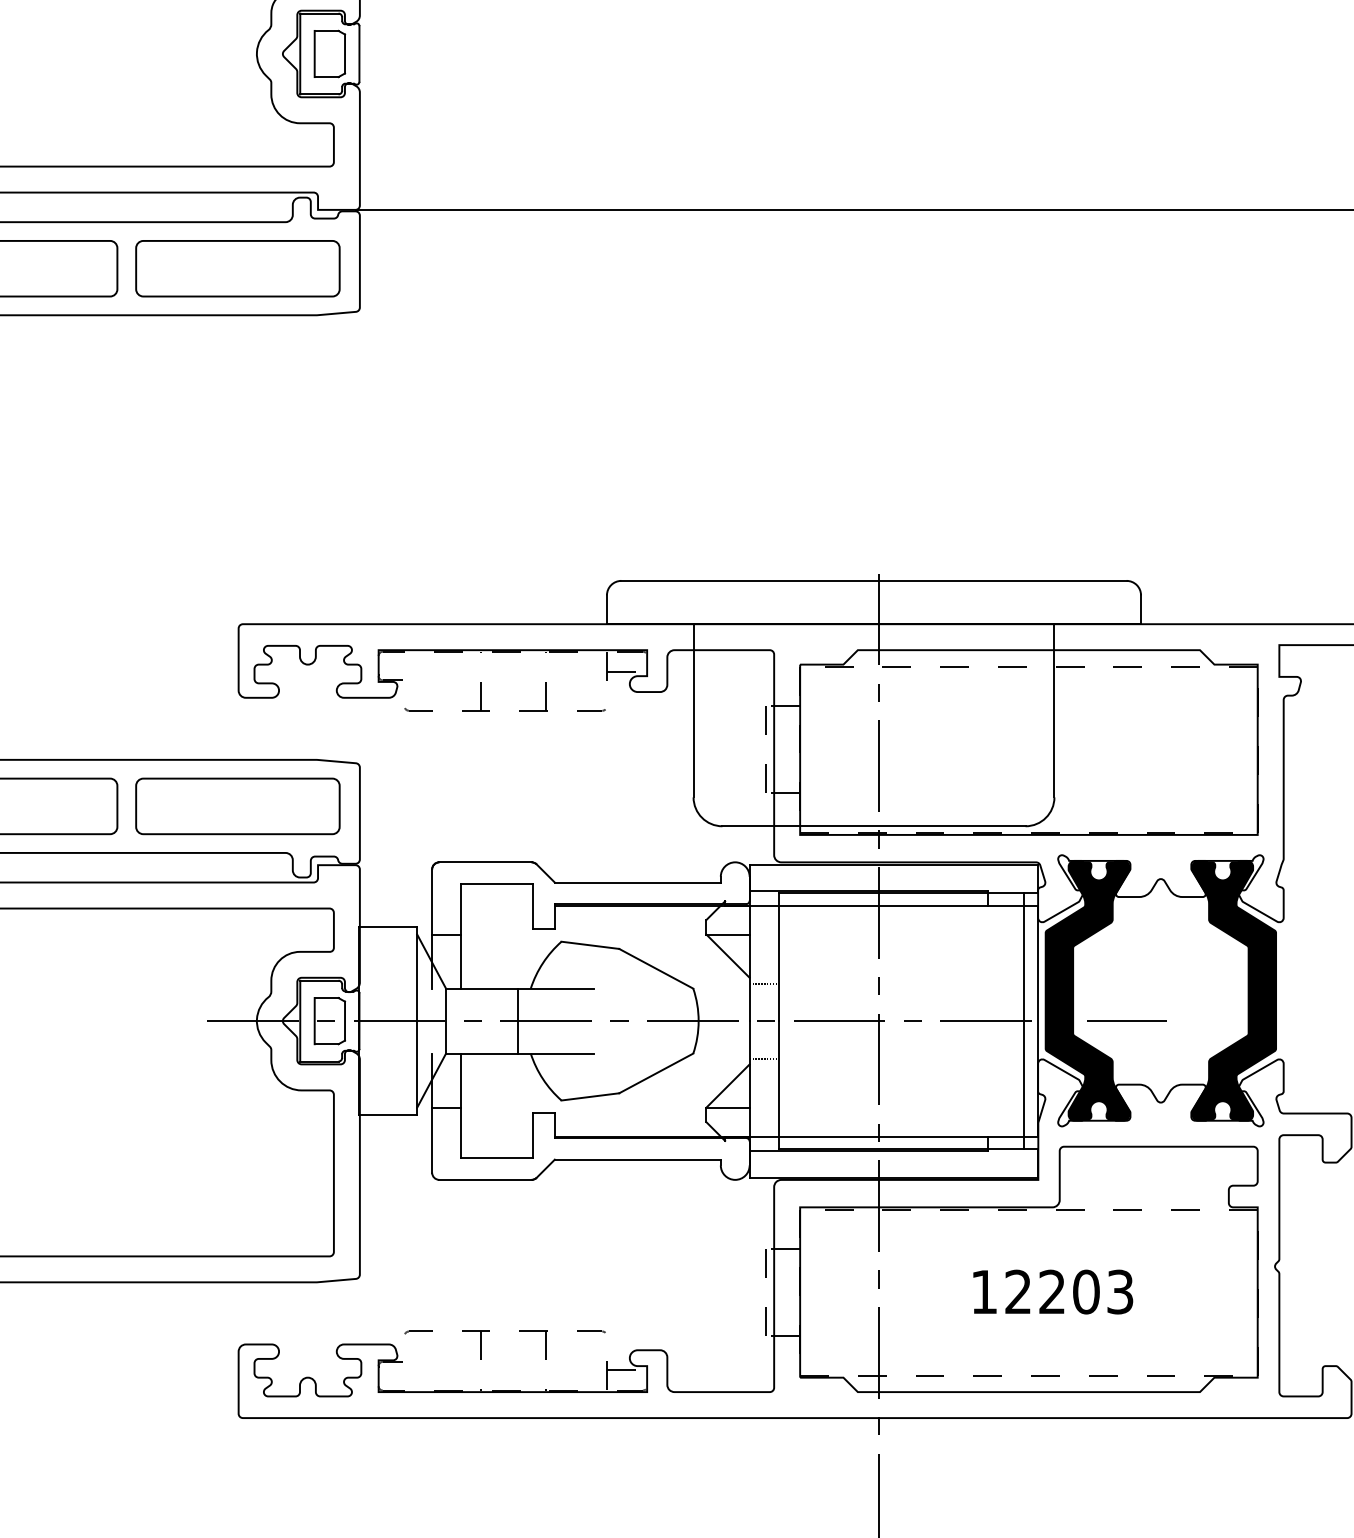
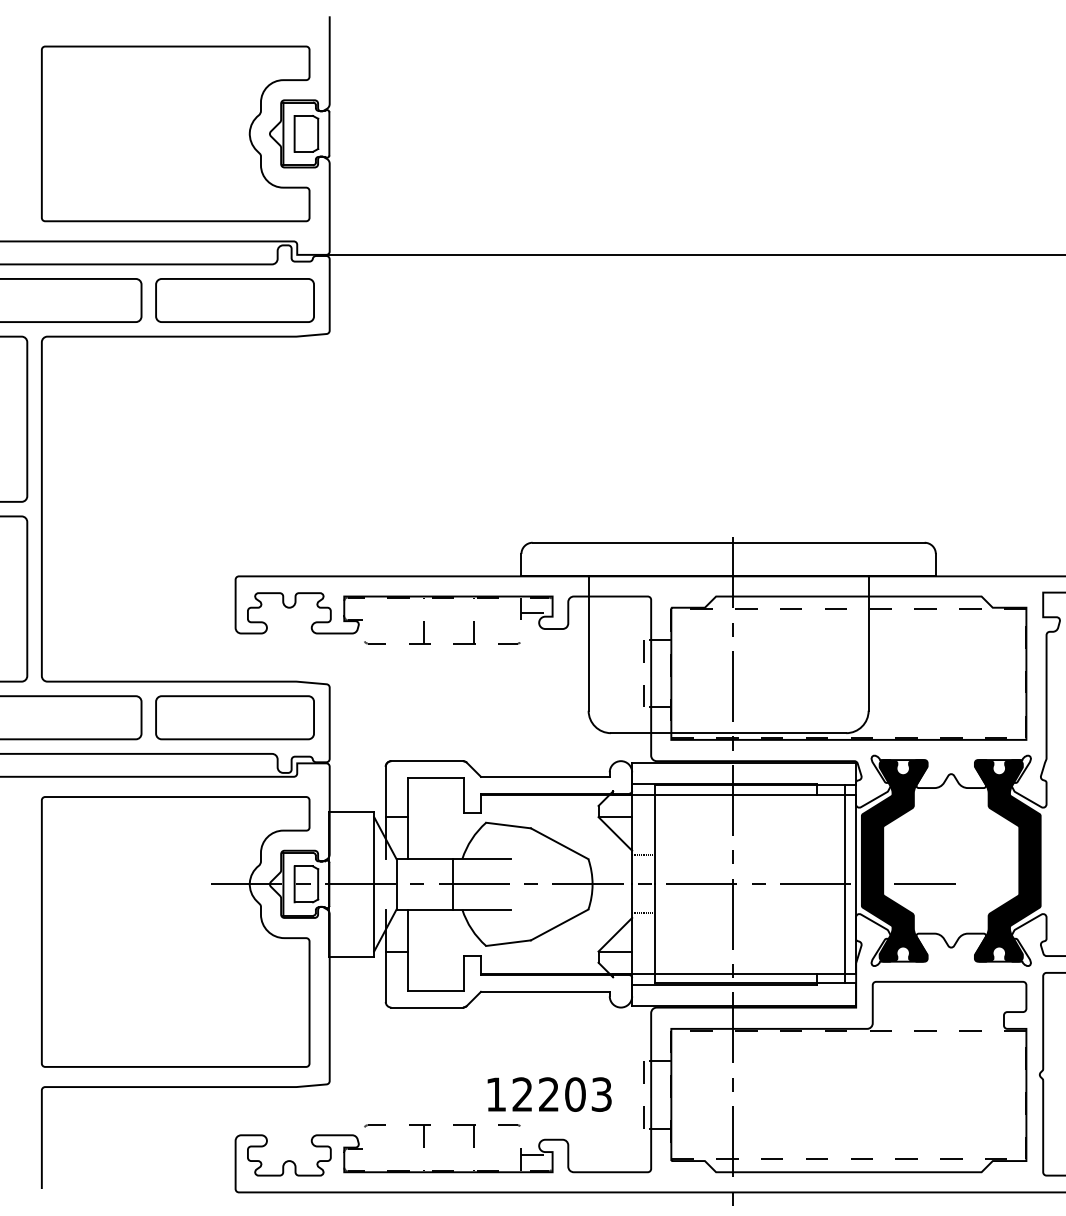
text: (1052, 1291) -> (549, 1094), moved

